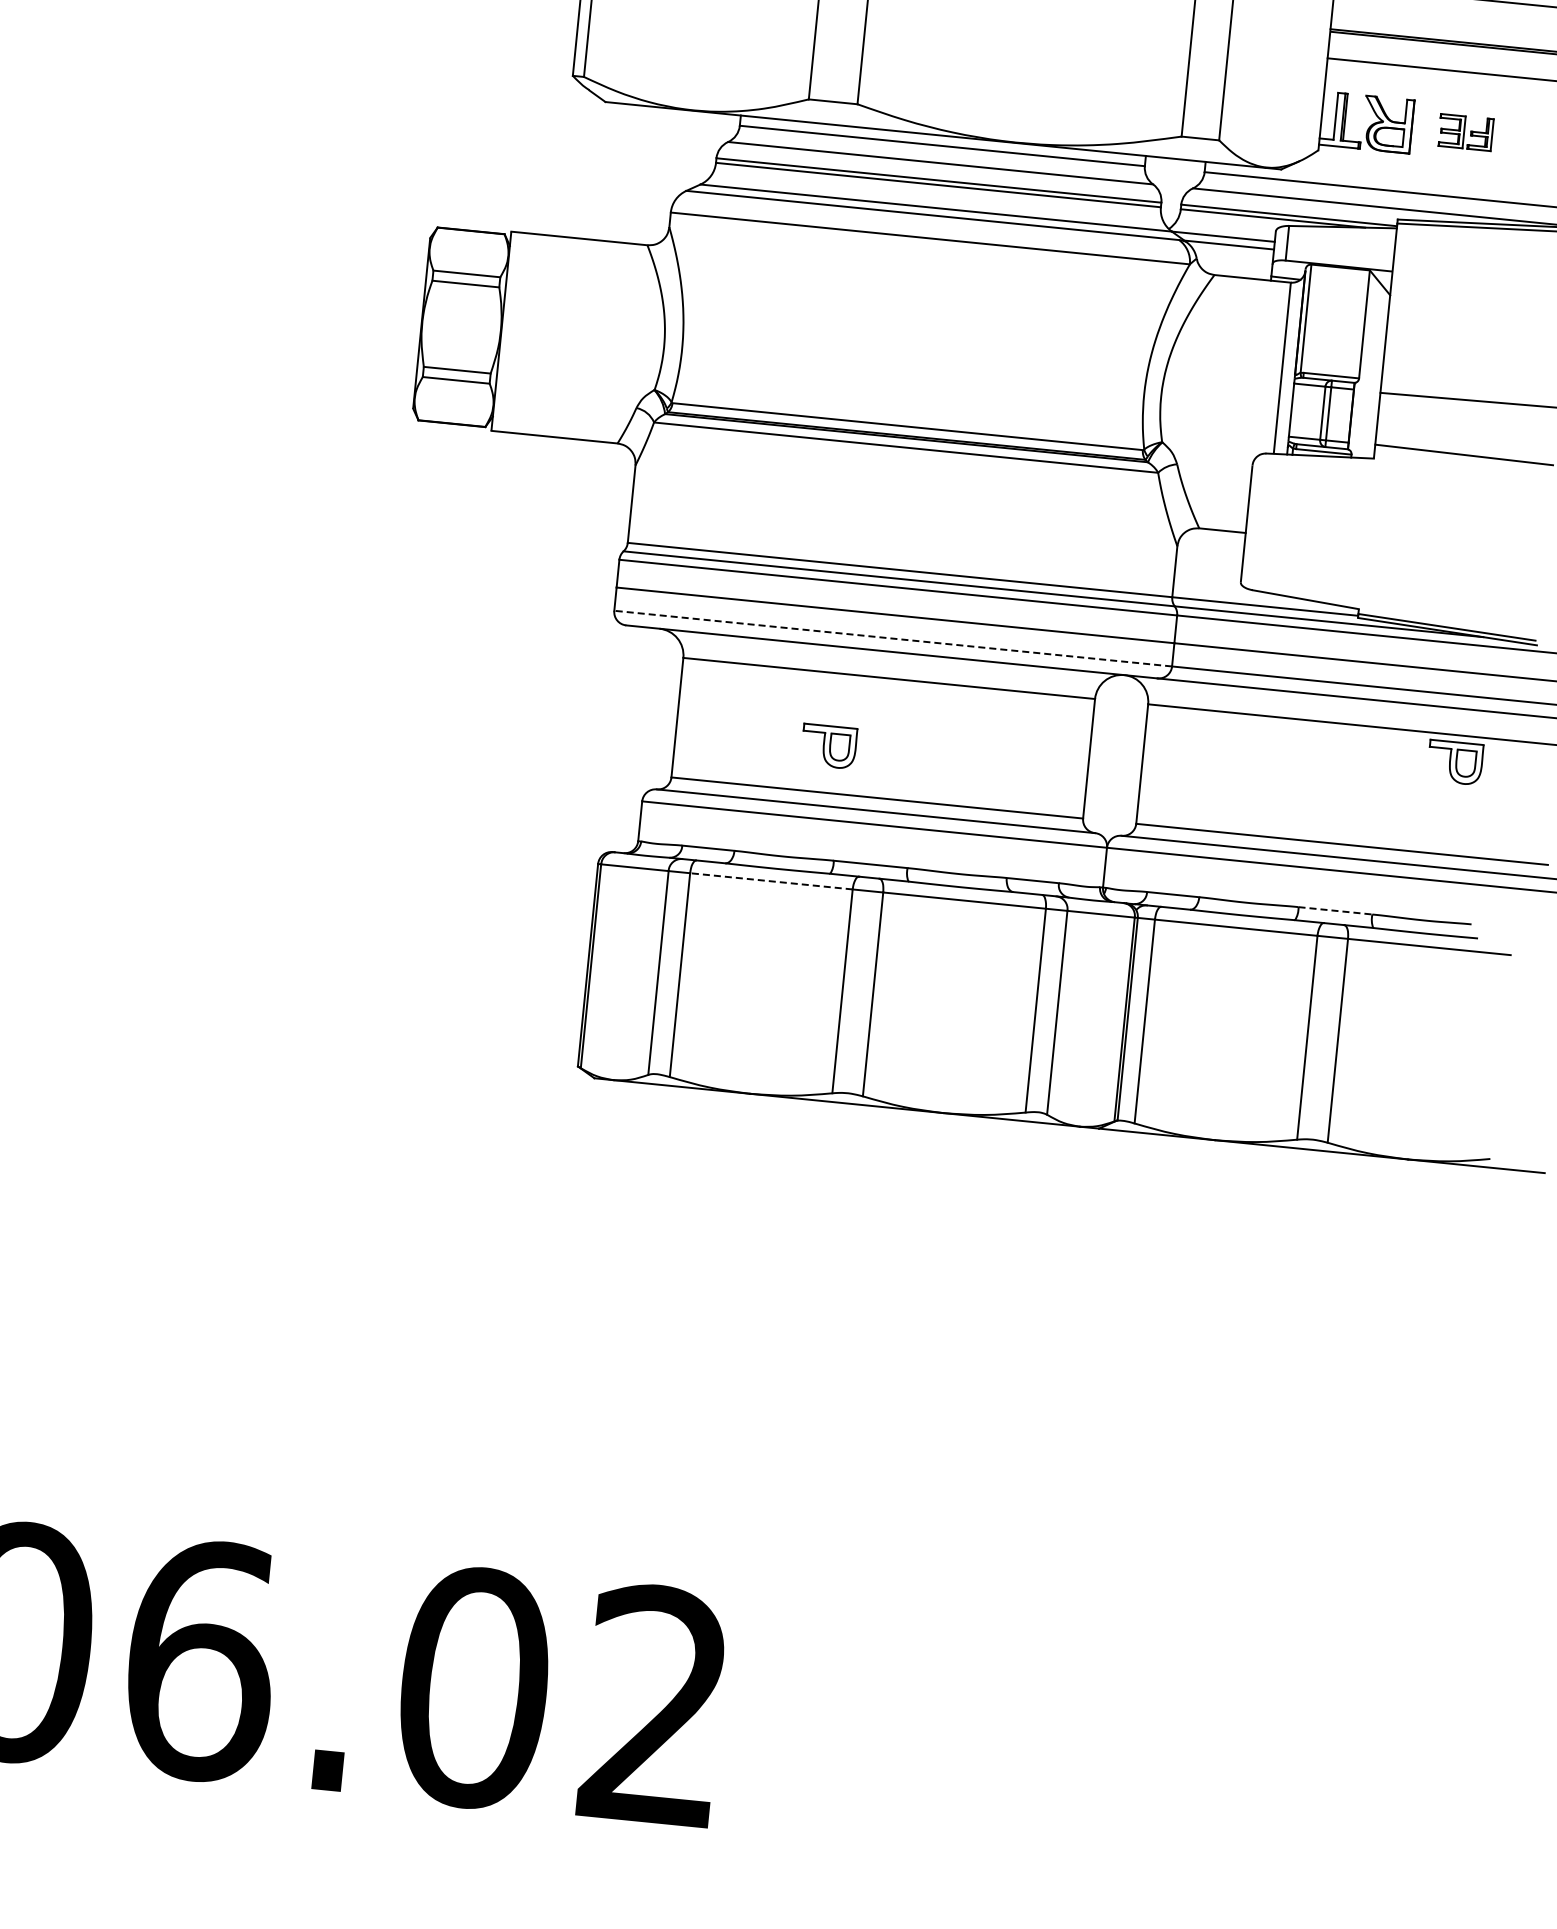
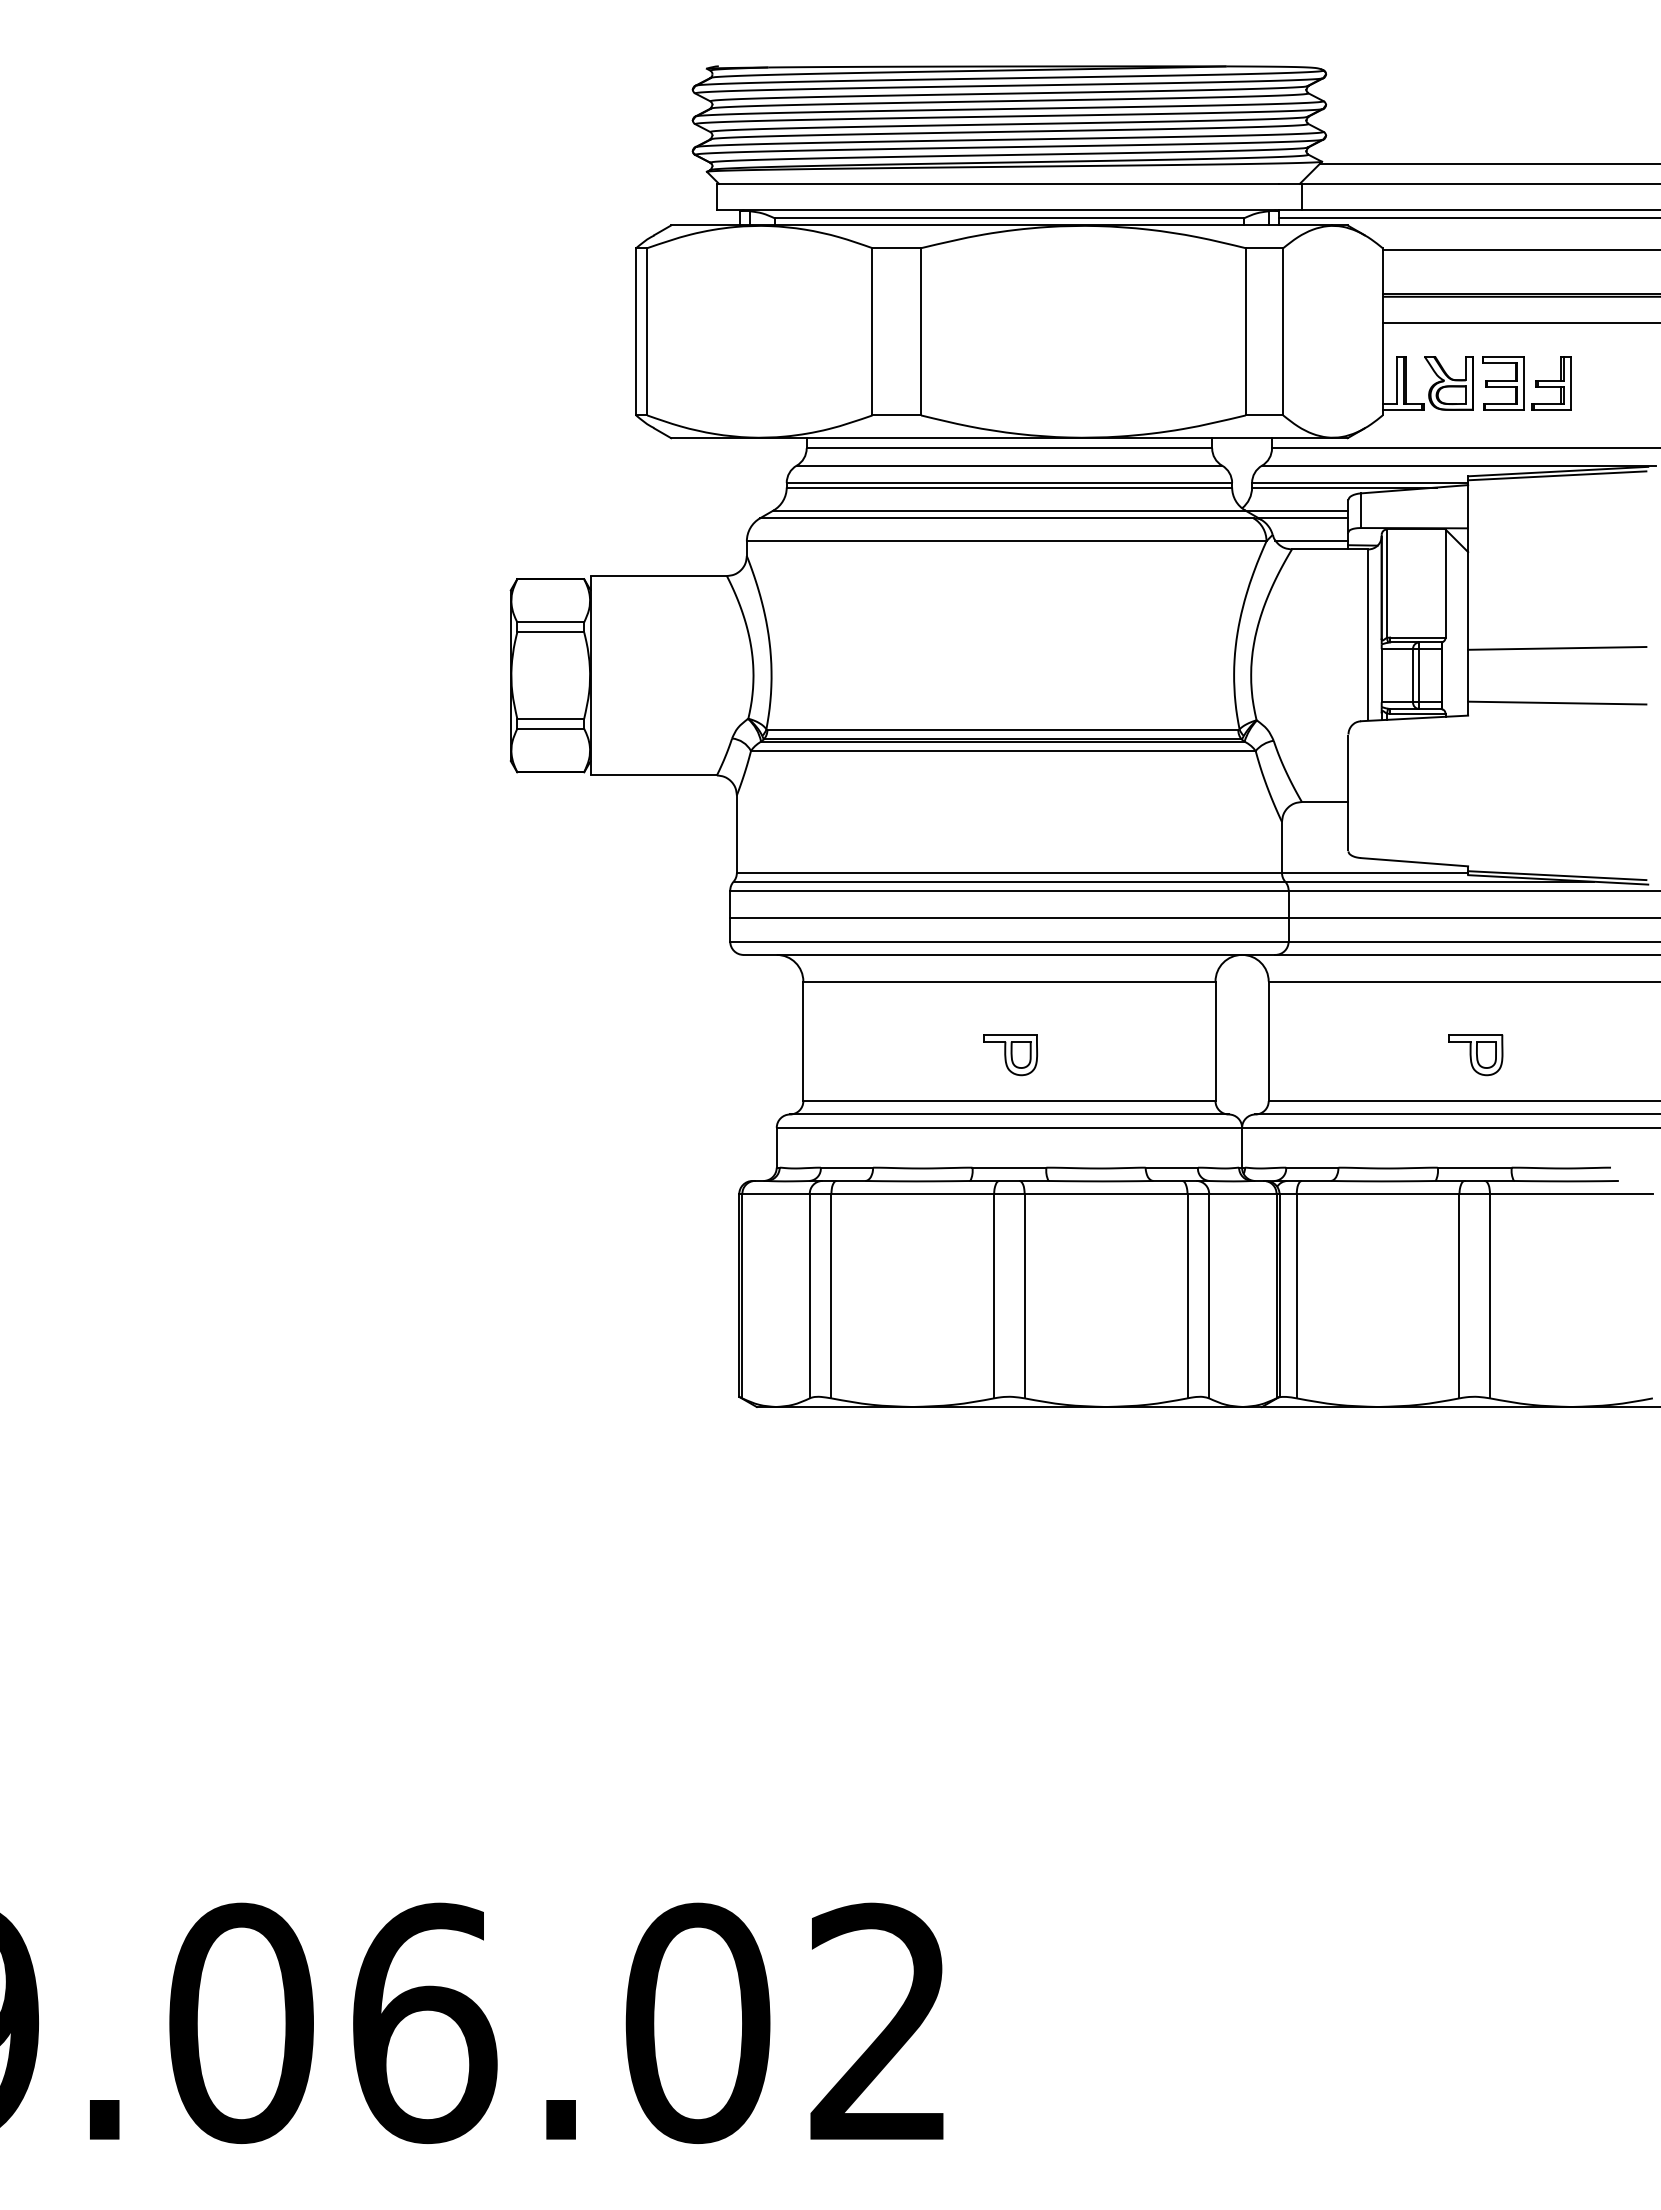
part: (1465, 132) -> (1526, 383), size x1.67
line: (1234, 269) -> (1311, 541), added
line: (892, 638) -> (1008, 941), dashed -> solid
part: (828, 747) -> (1010, 1055), moved
part: (1454, 763) -> (1475, 1055), moved
line: (771, 881) -> (912, 1194), dashed -> solid
line: (1335, 910) -> (1474, 1167), dashed -> solid

